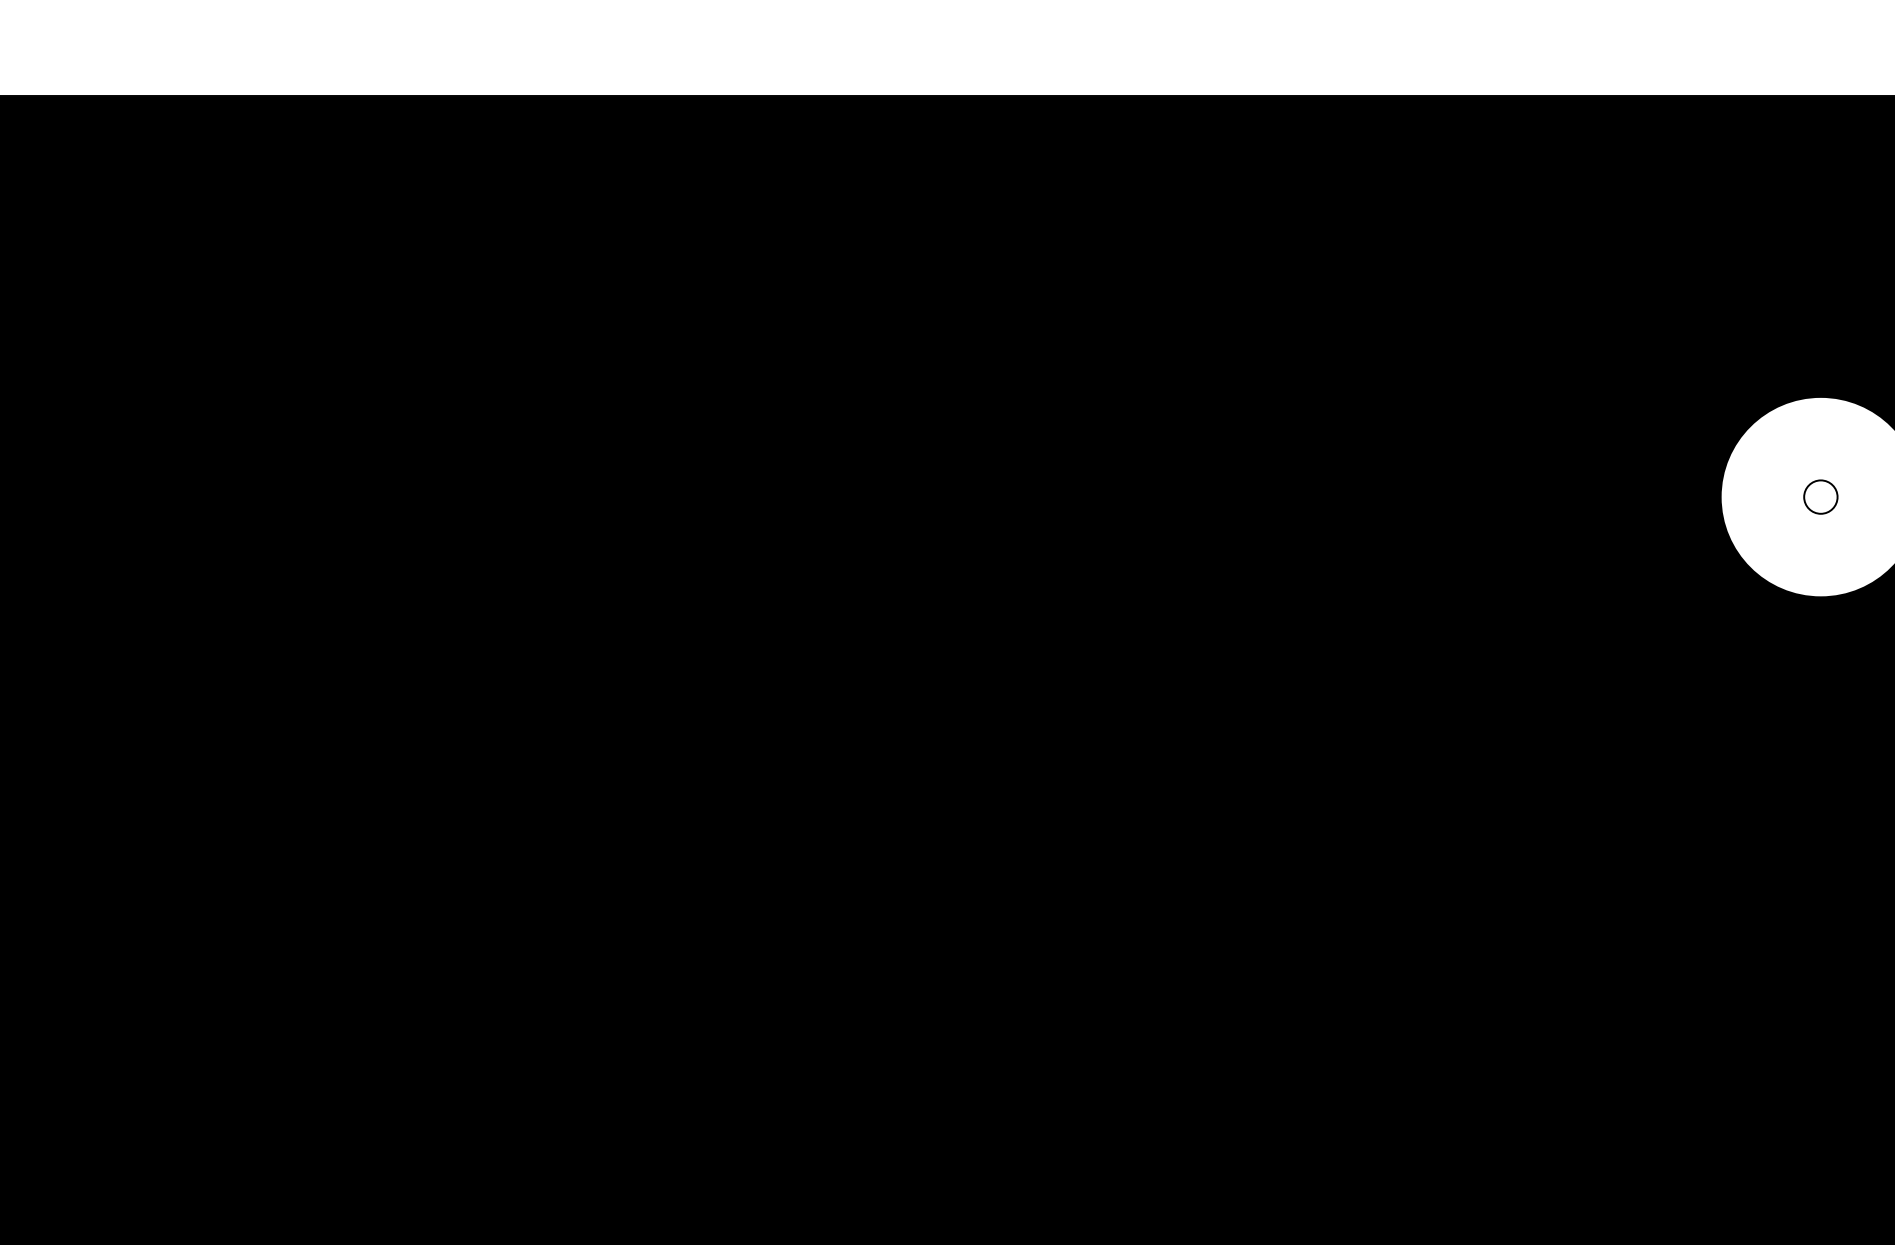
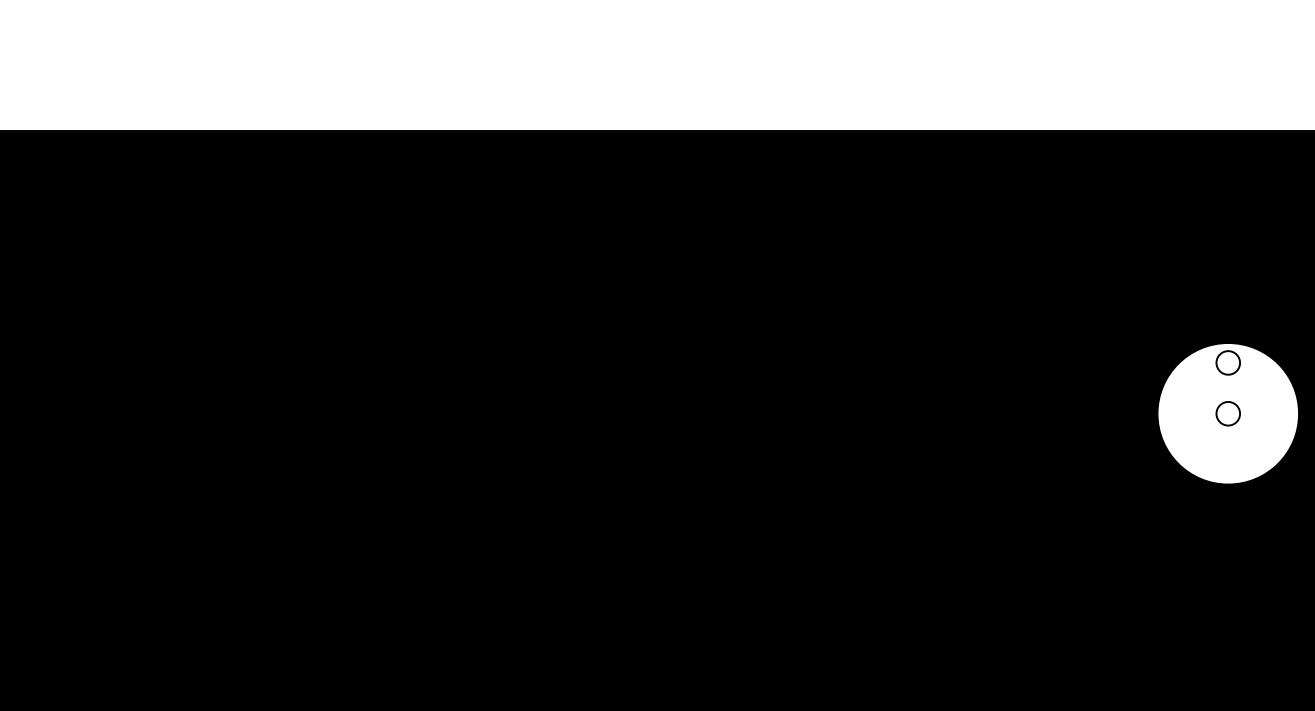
circle: (1820, 424) -> (1228, 362), added

